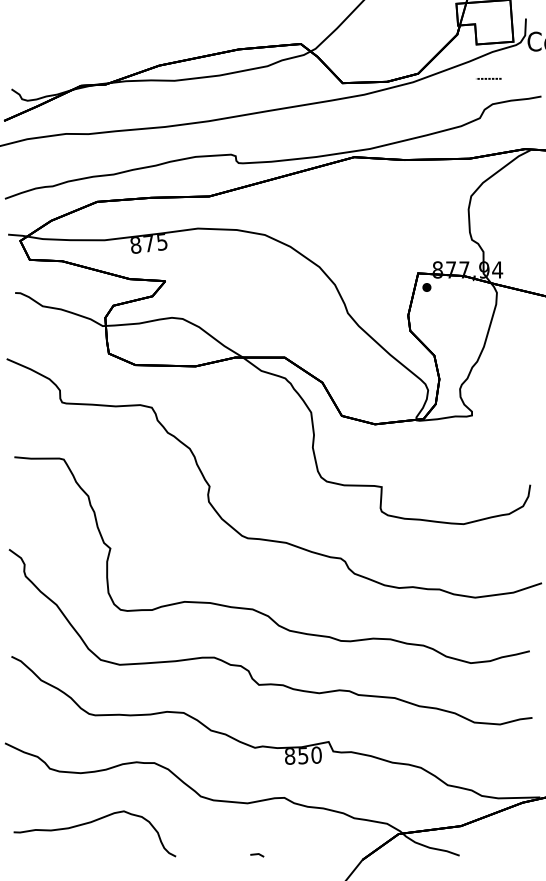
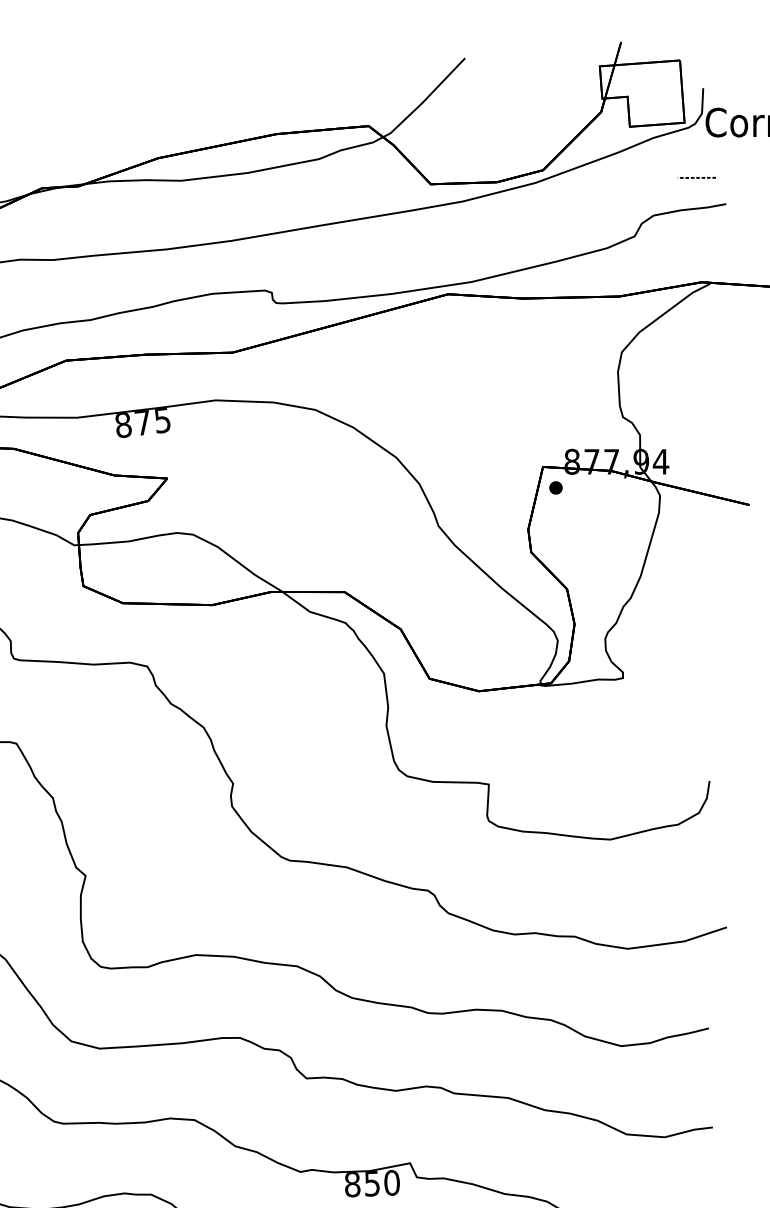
line: (488, 78) -> (696, 177), moved

